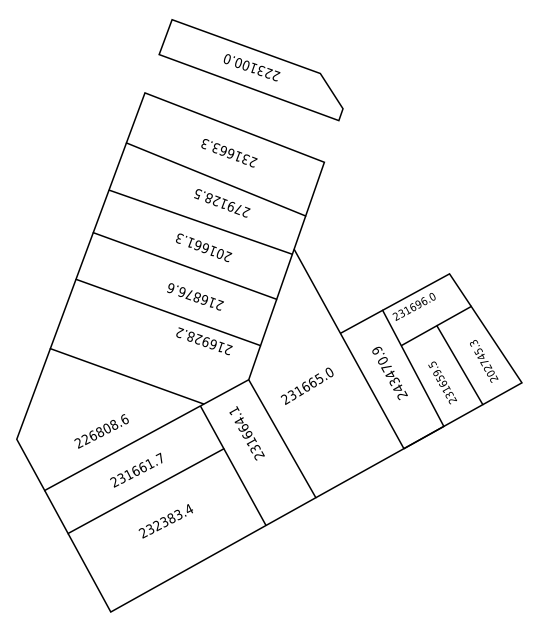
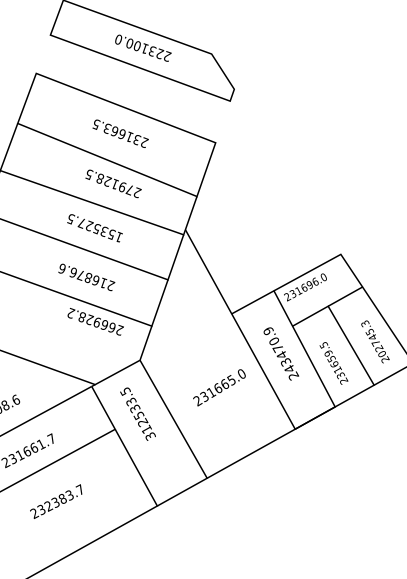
text: (204, 143) -> (95, 124), 231663.3 -> 231663.5
text: (203, 247) -> (94, 228), 201661.3 -> 153527.5
text: (220, 346) -> (111, 327), 216928.2 -> 266928.2
text: (307, 385) -> (219, 387), moved
text: (246, 433) -> (137, 414), 231664.1 -> 312533.5
text: (188, 508) -> (79, 489), 232383.4 -> 232383.7

